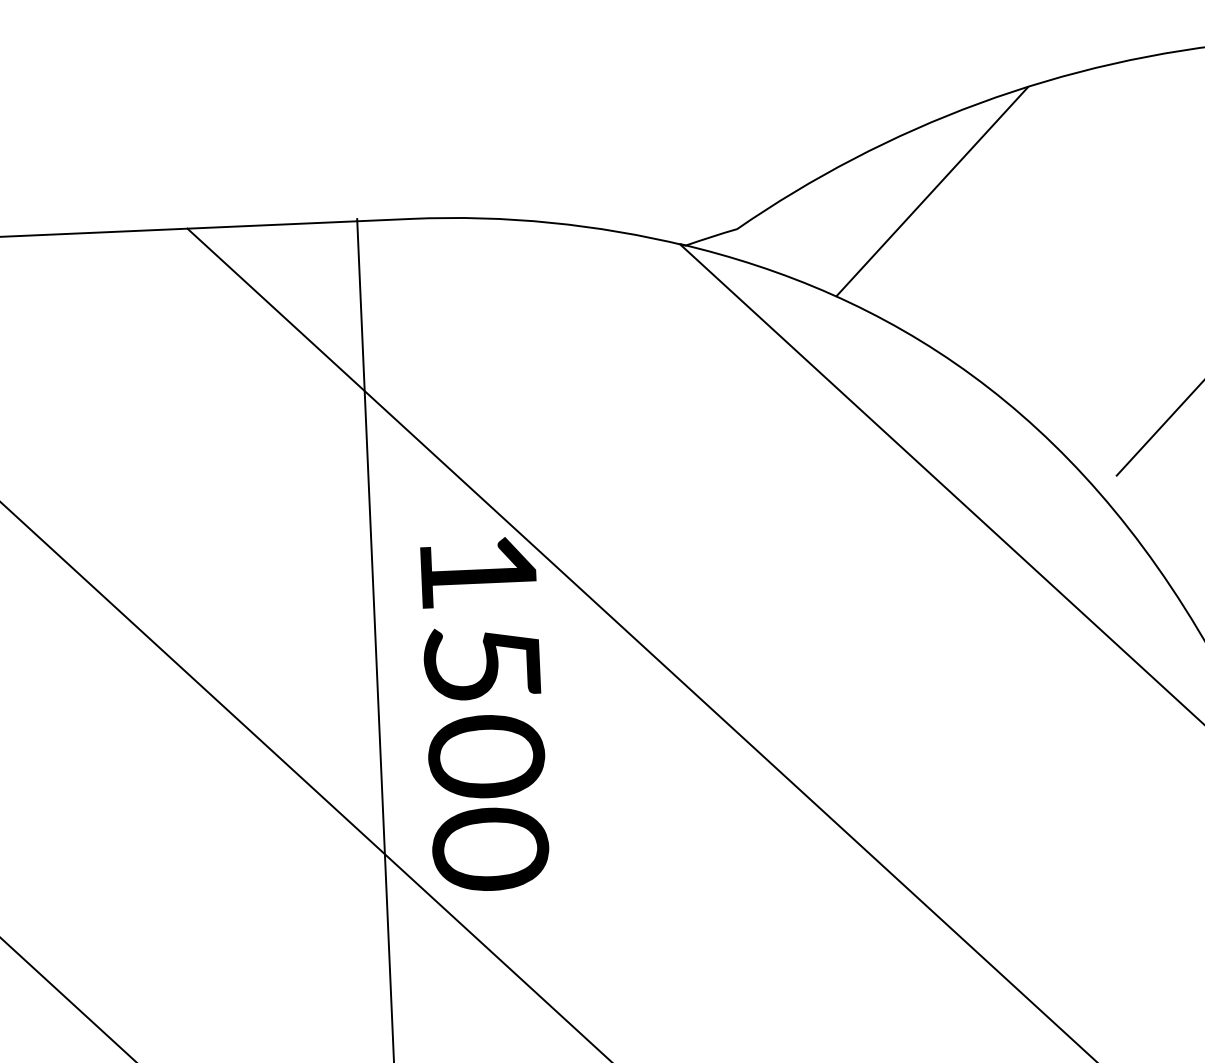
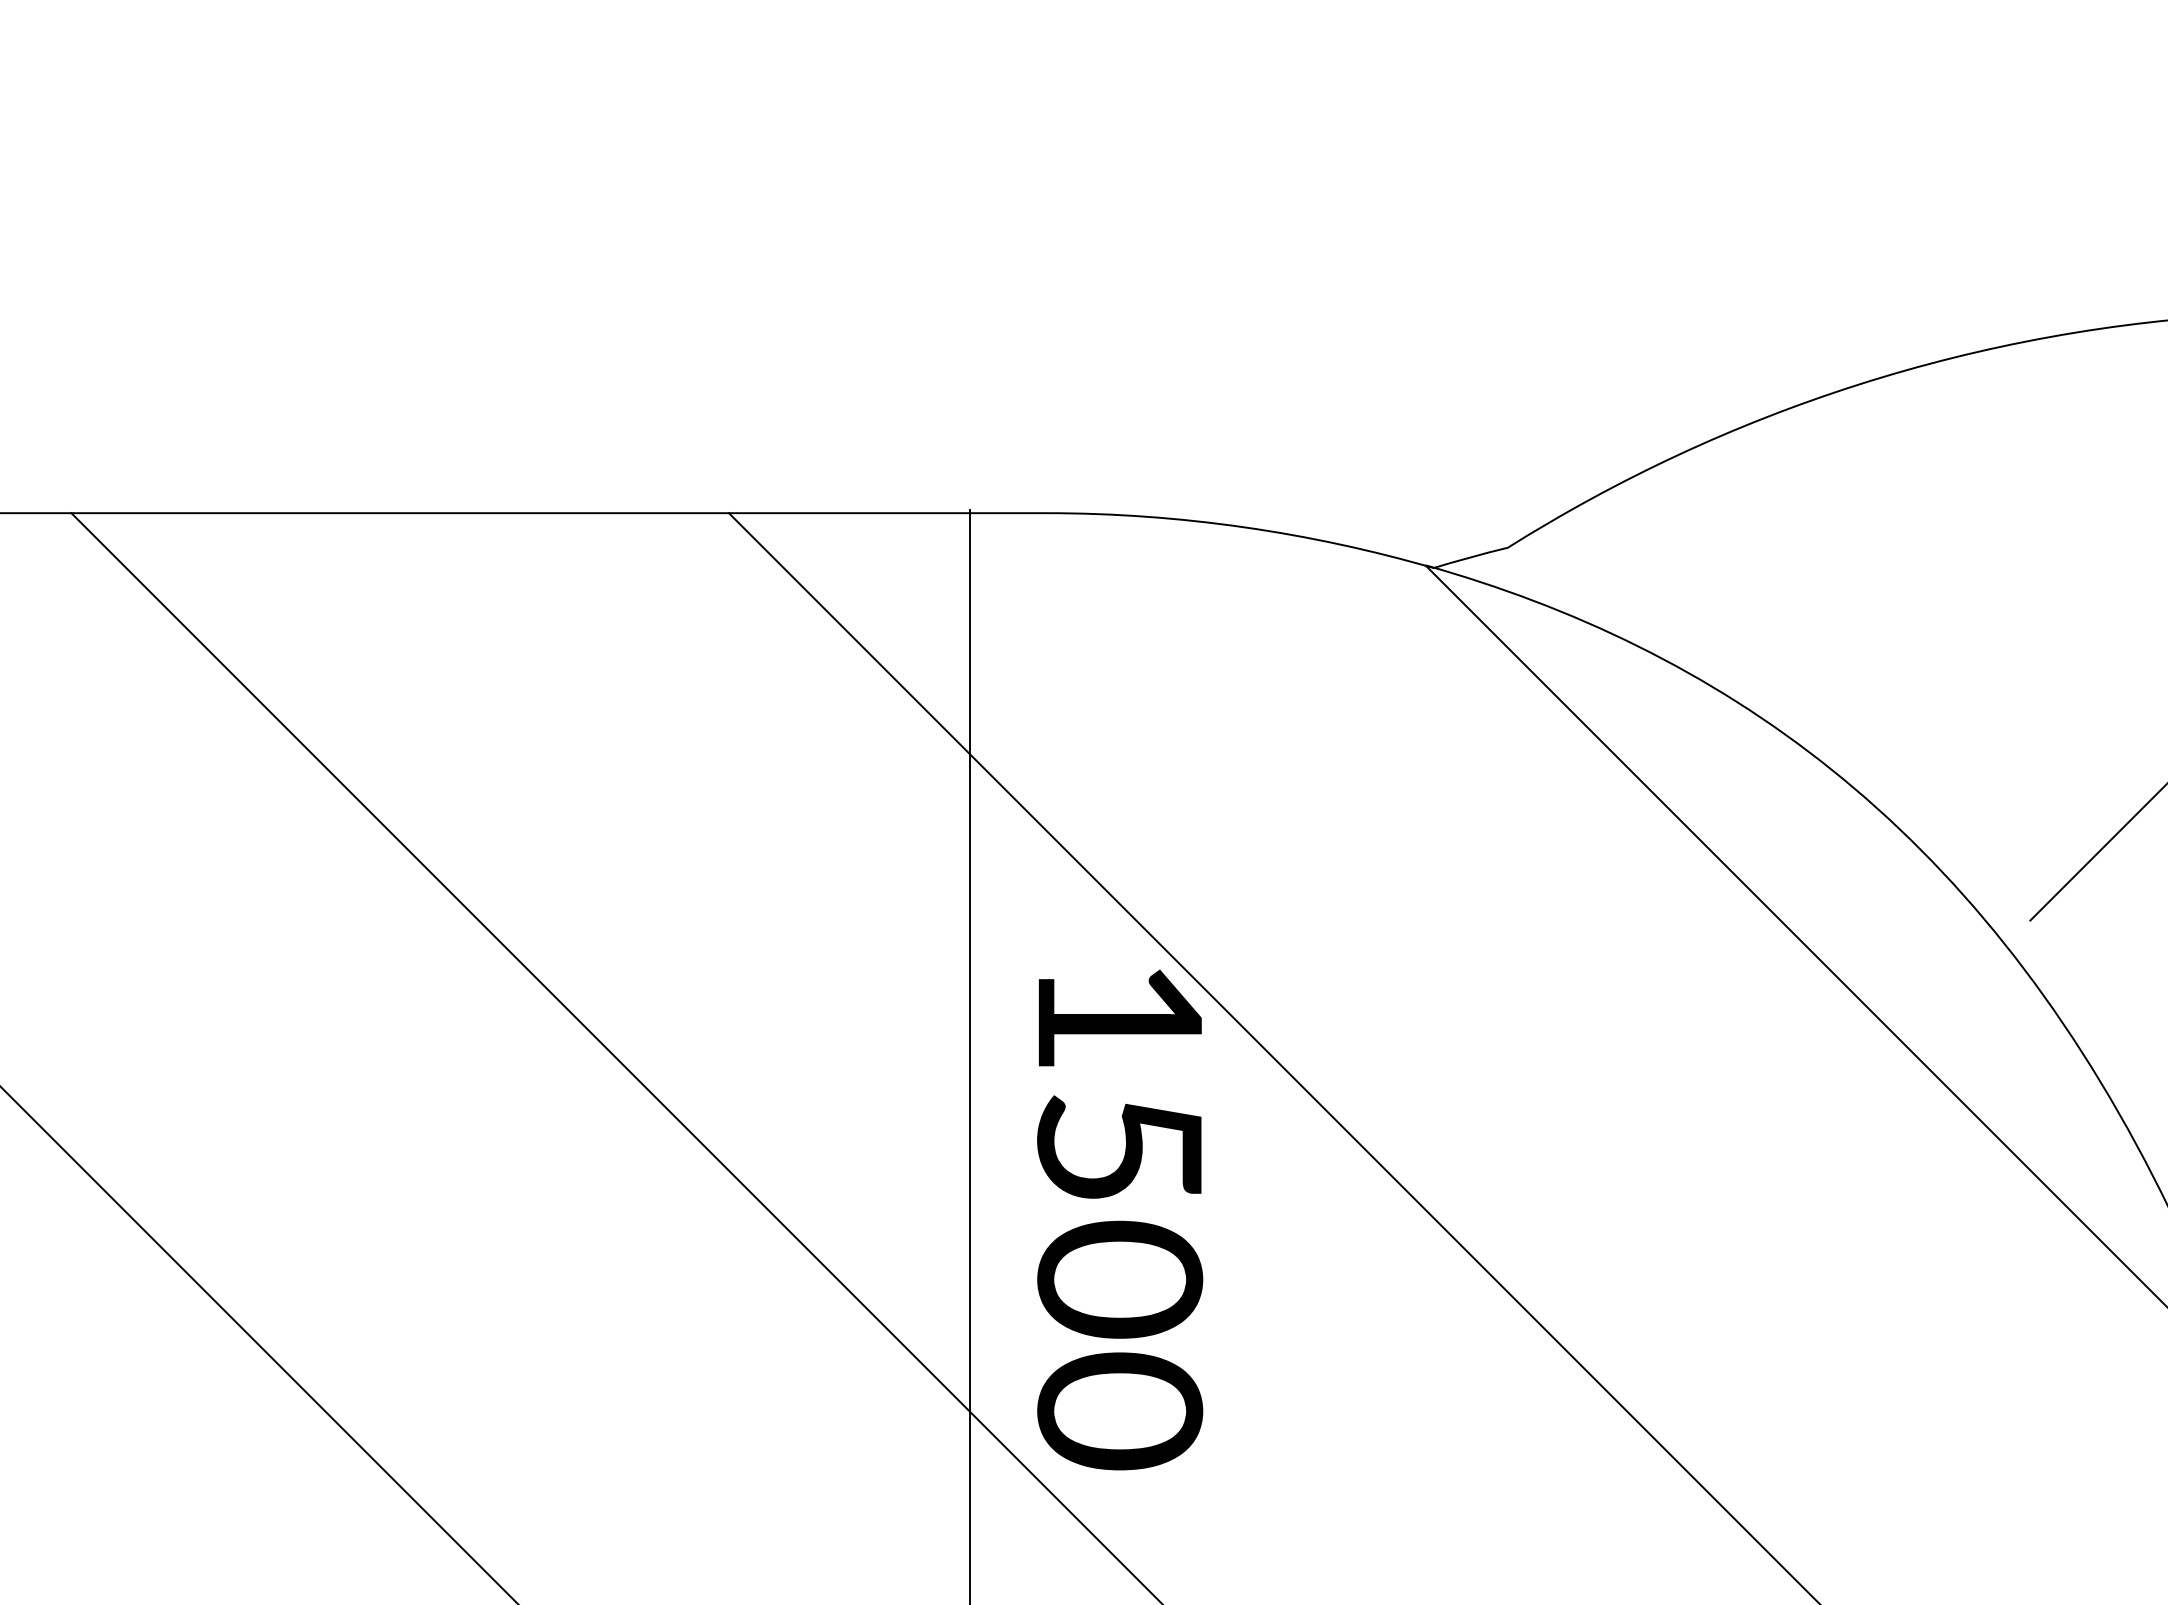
line: (932, 191) -> (1786, 506), removed

